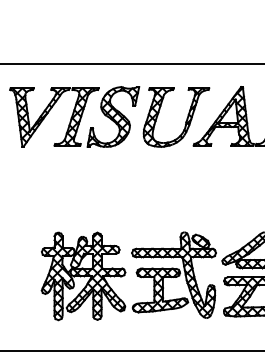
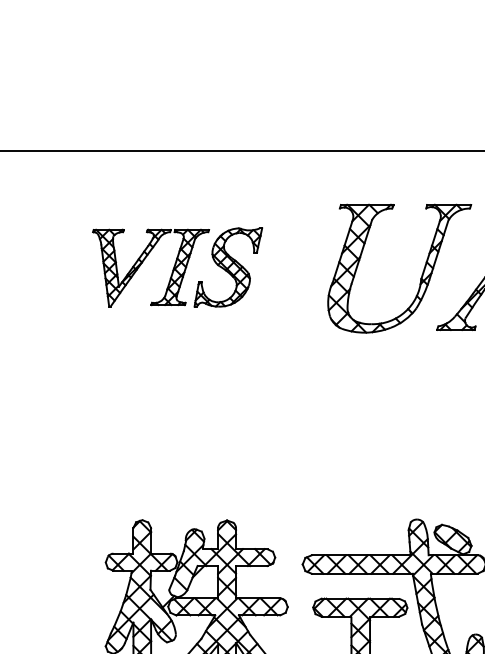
part: (74, 116) -> (176, 266), size x0.6

